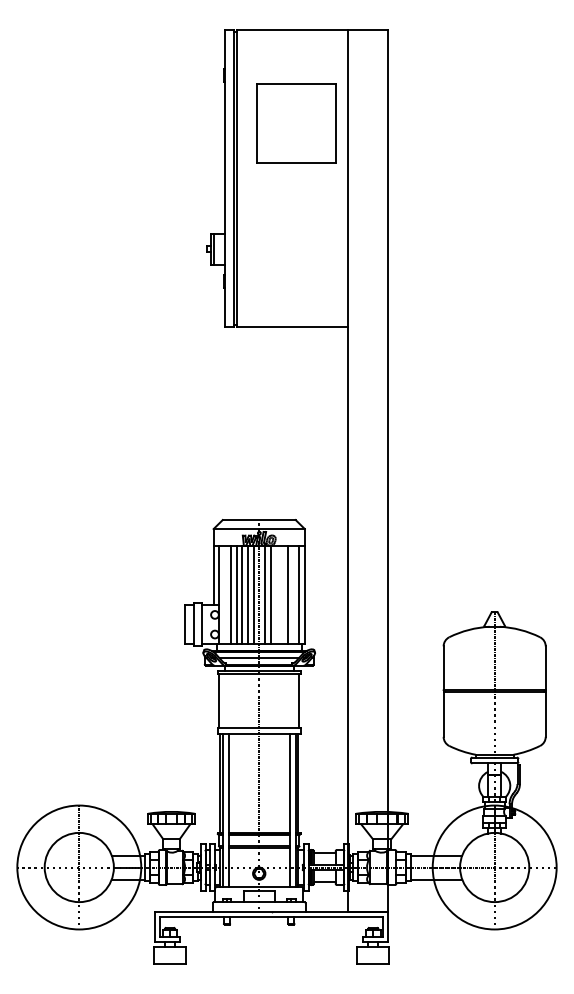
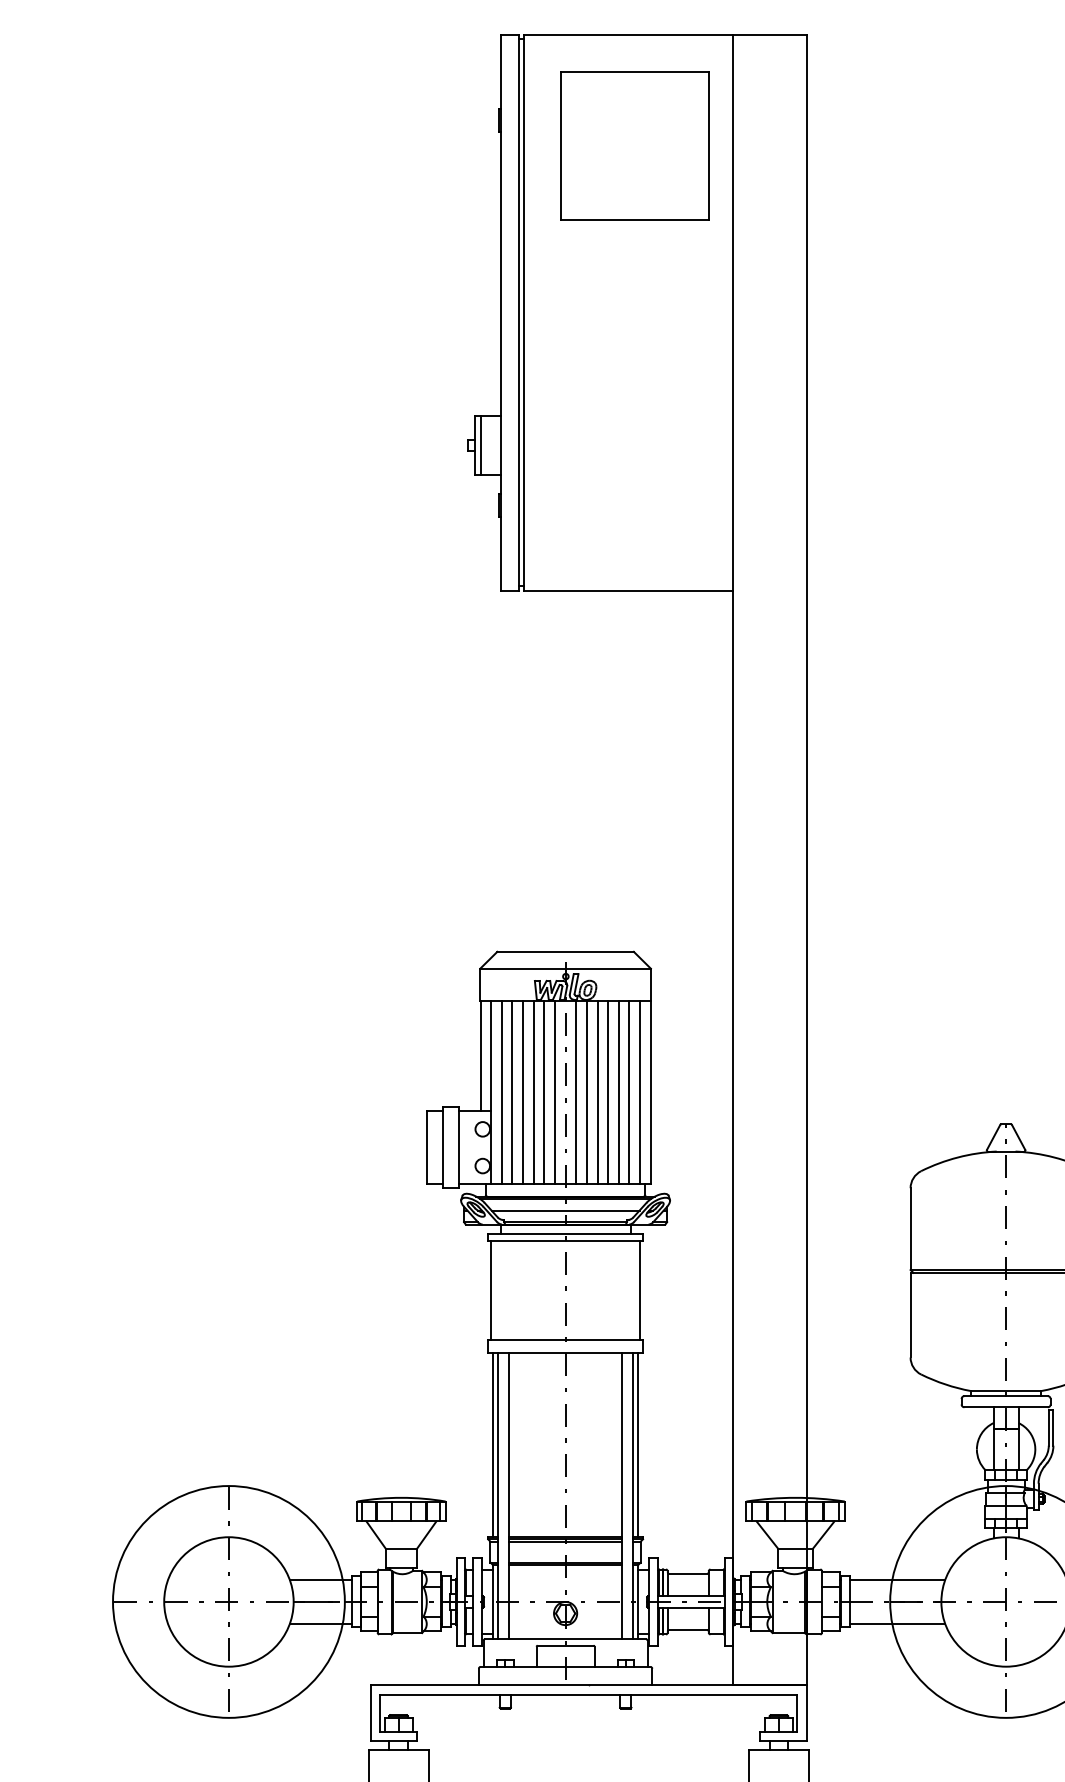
part: (296, 123) -> (635, 146), moved
line: (225, 595) -> (502, 1093), added
line: (276, 595) -> (597, 1093), added
line: (281, 595) -> (607, 1093), added
line: (293, 595) -> (629, 1093), added

